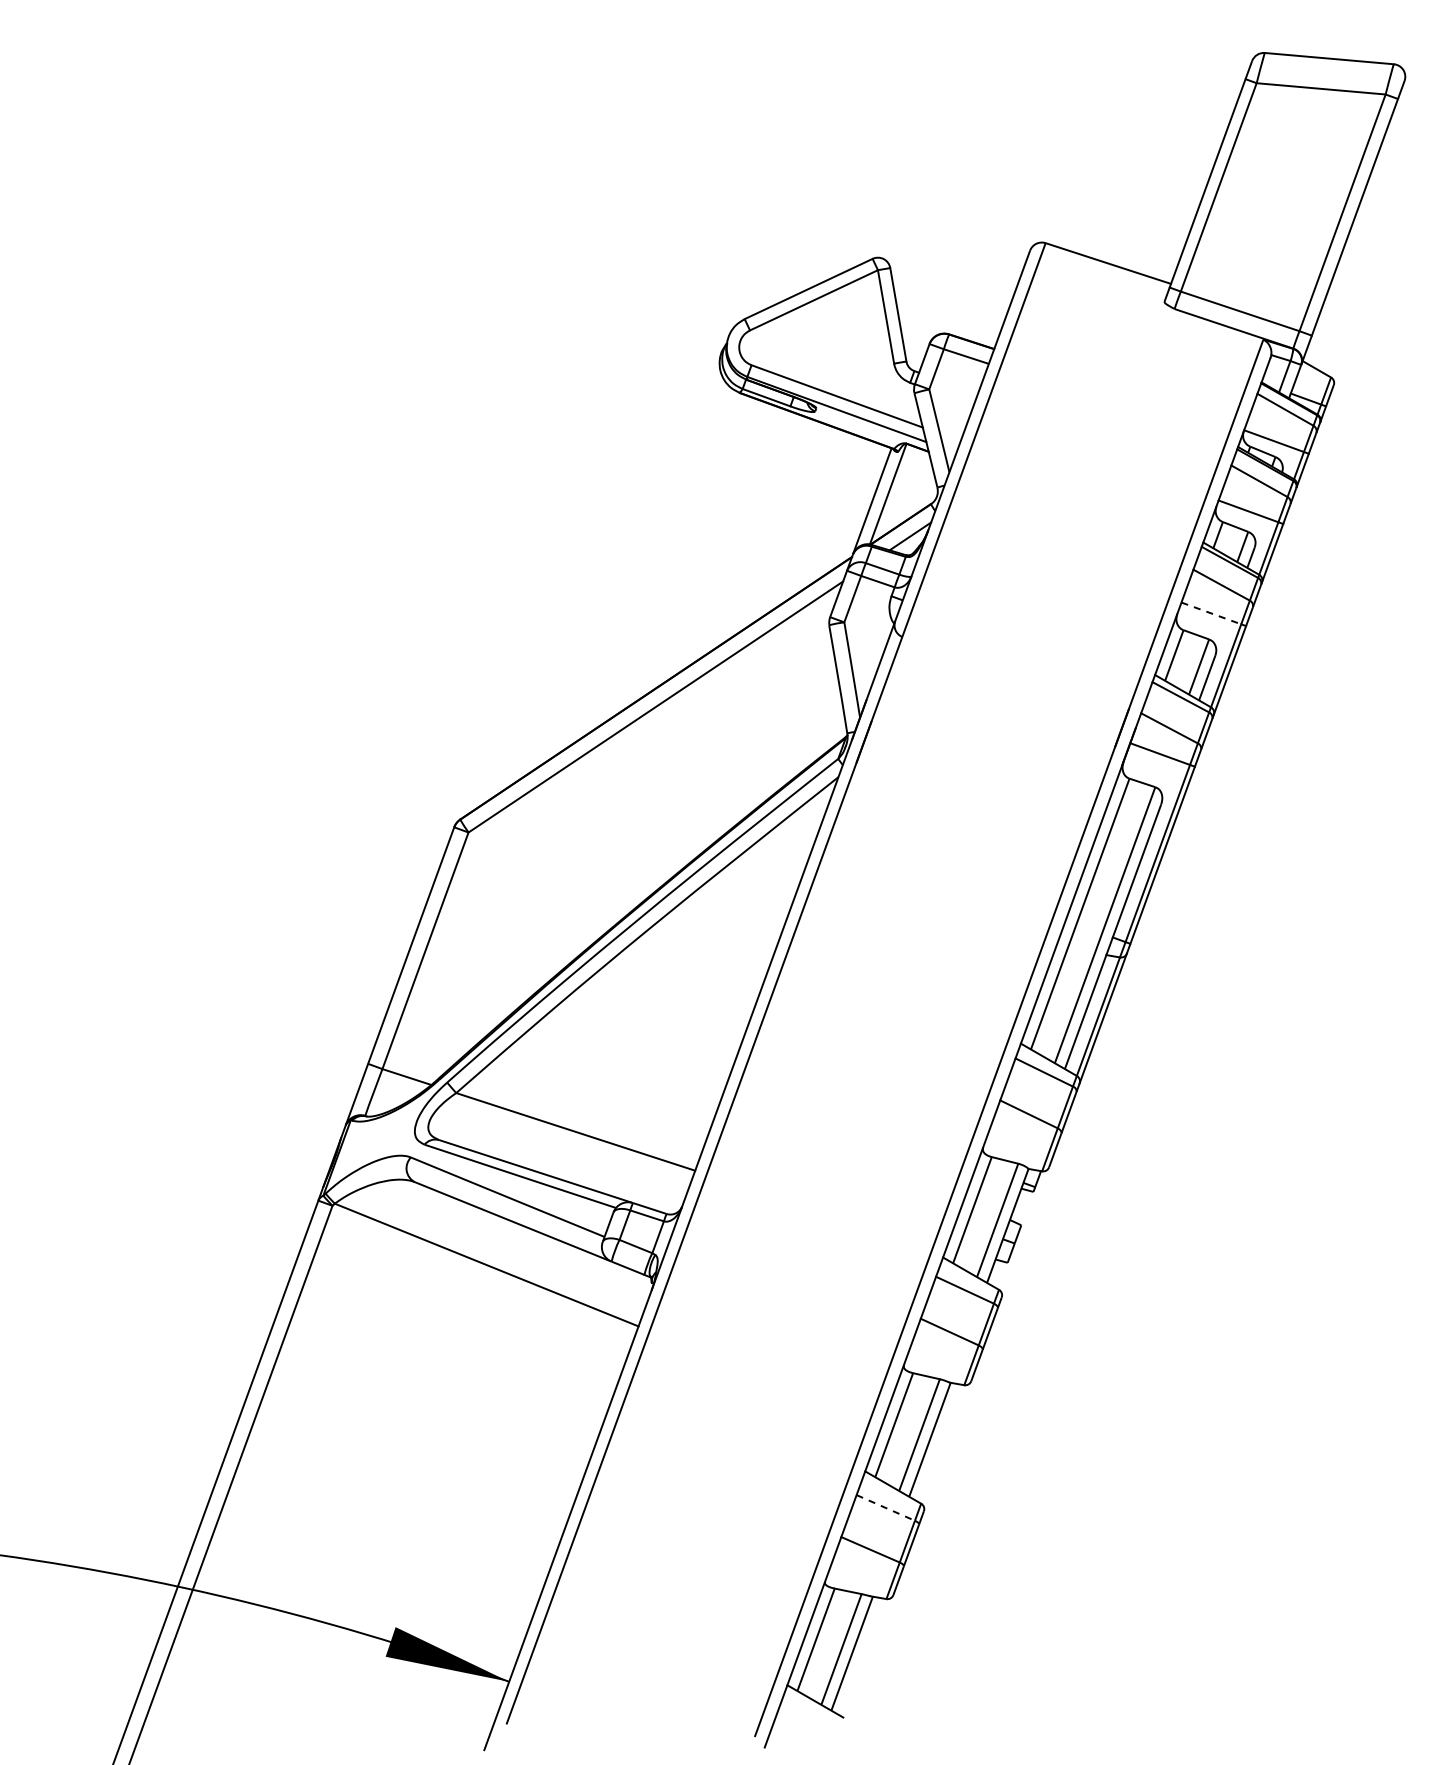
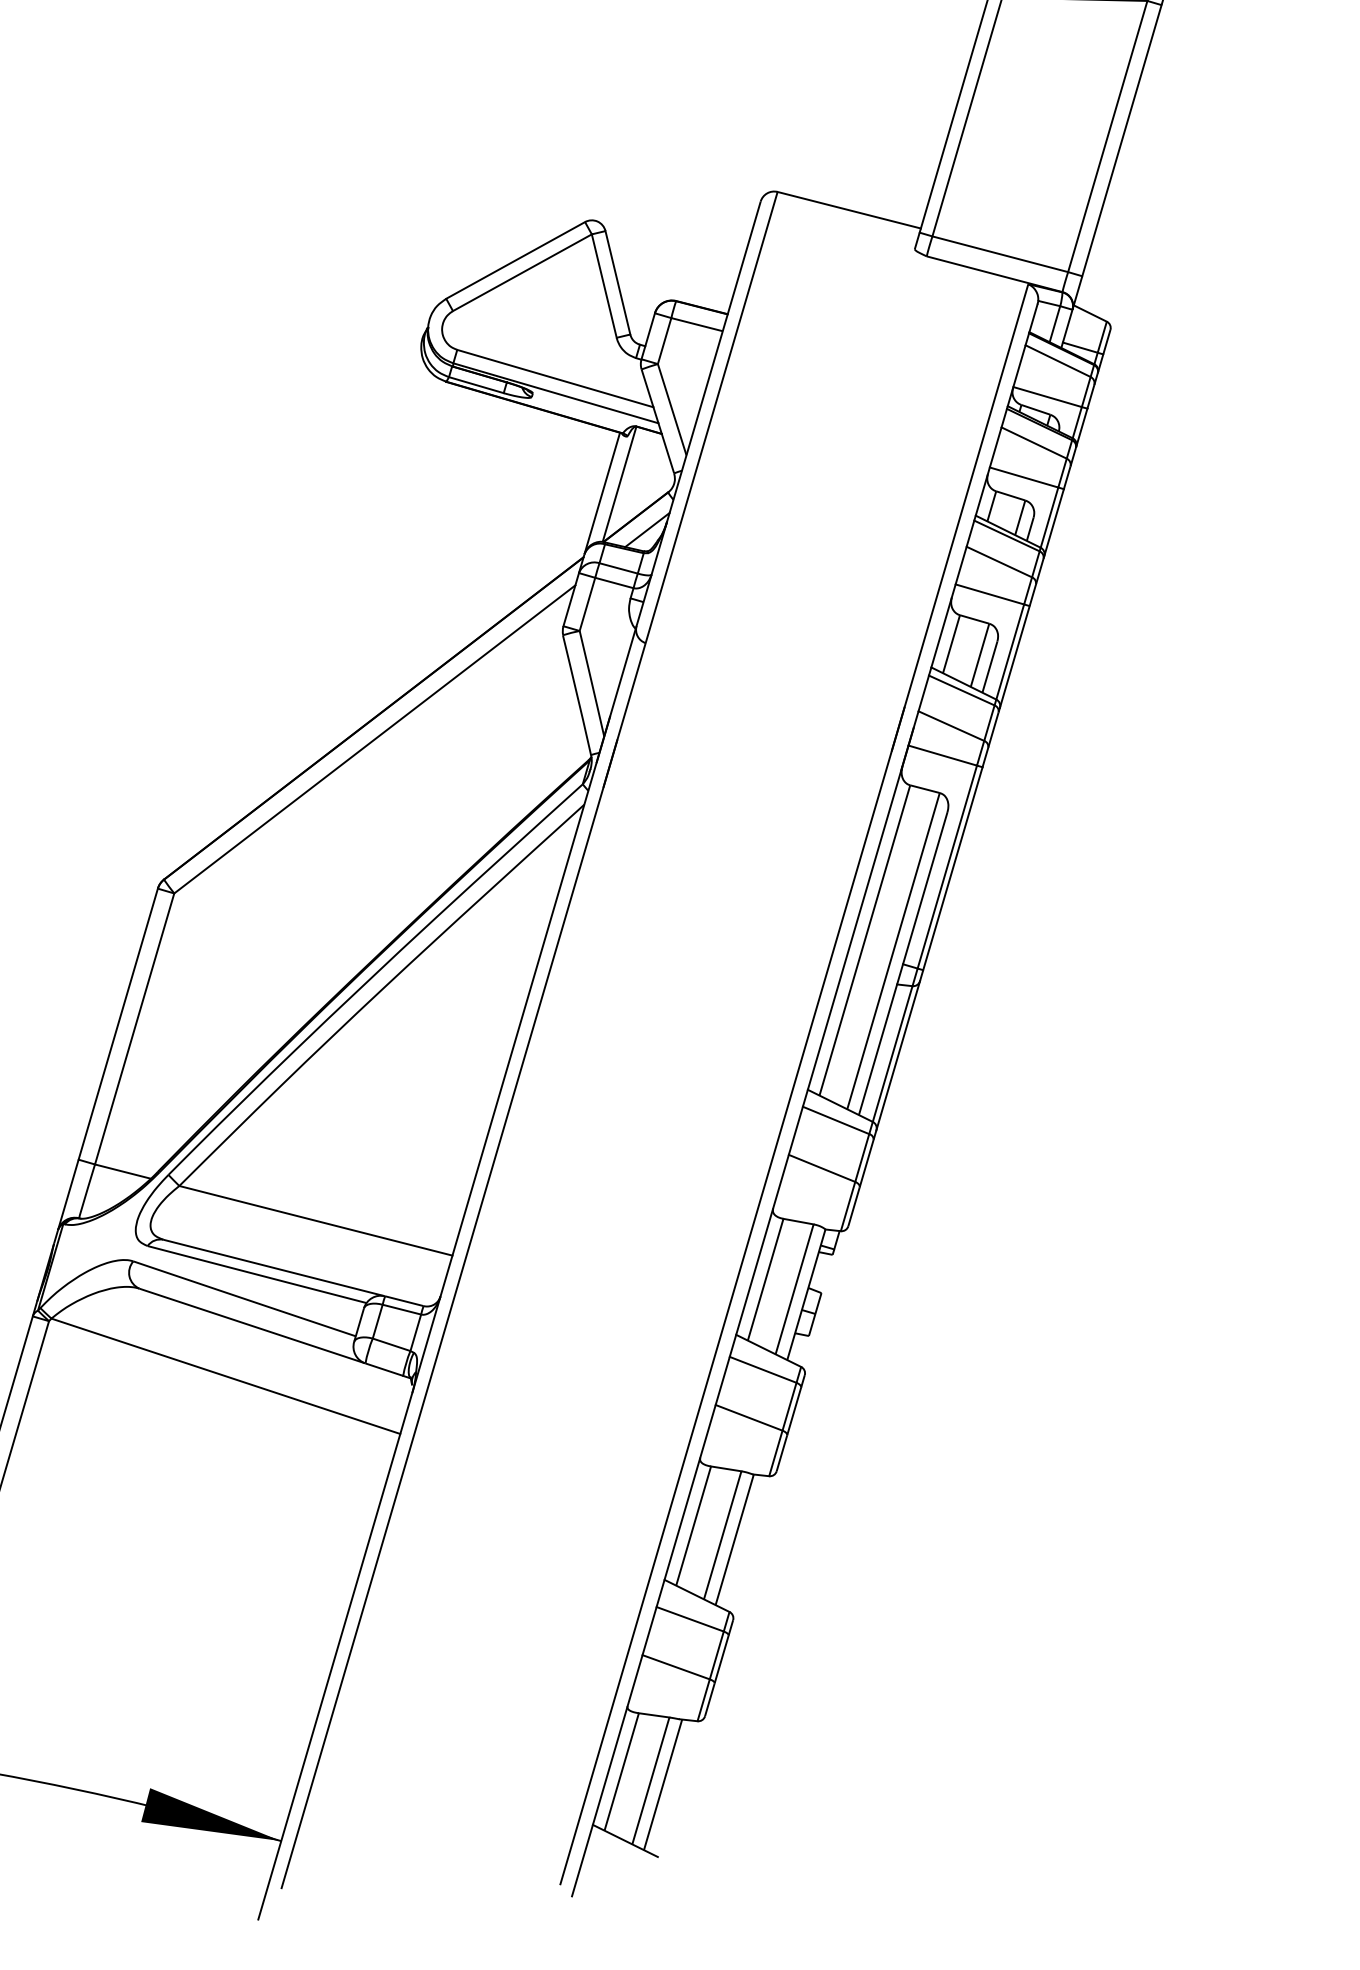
line: (1211, 613) -> (990, 594), dashed -> solid
line: (885, 1507) -> (689, 1618), dashed -> solid

